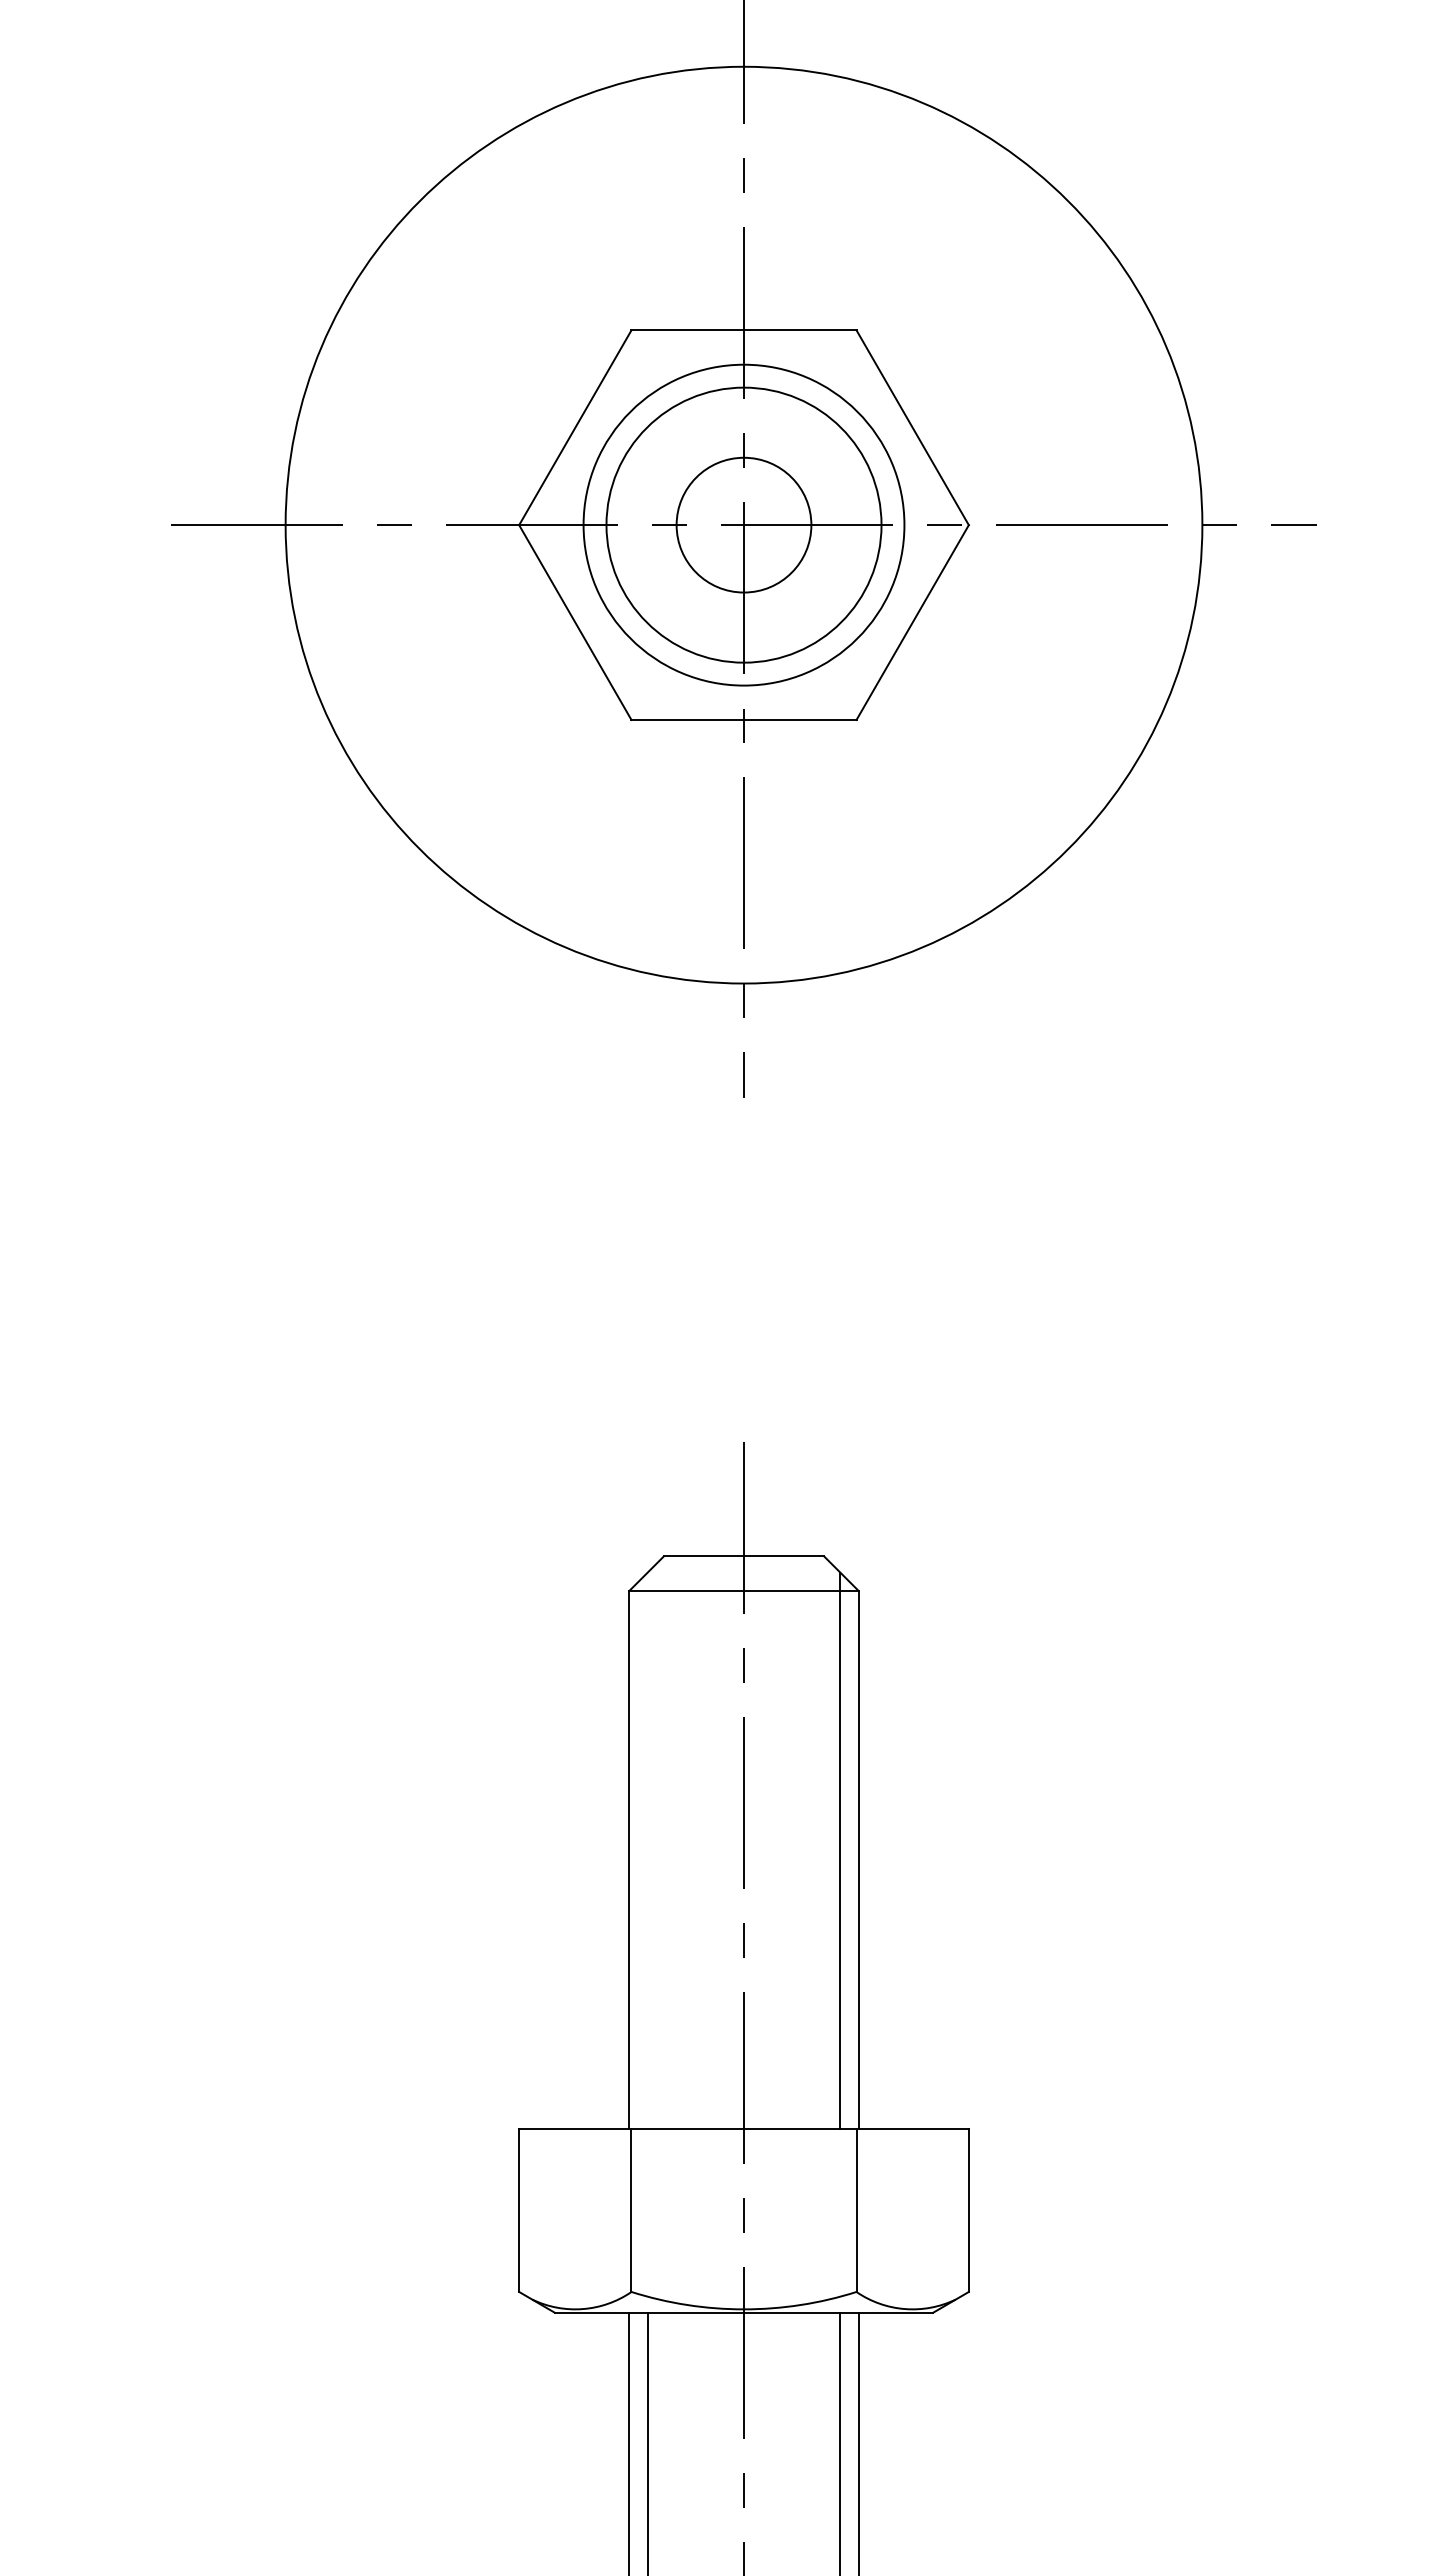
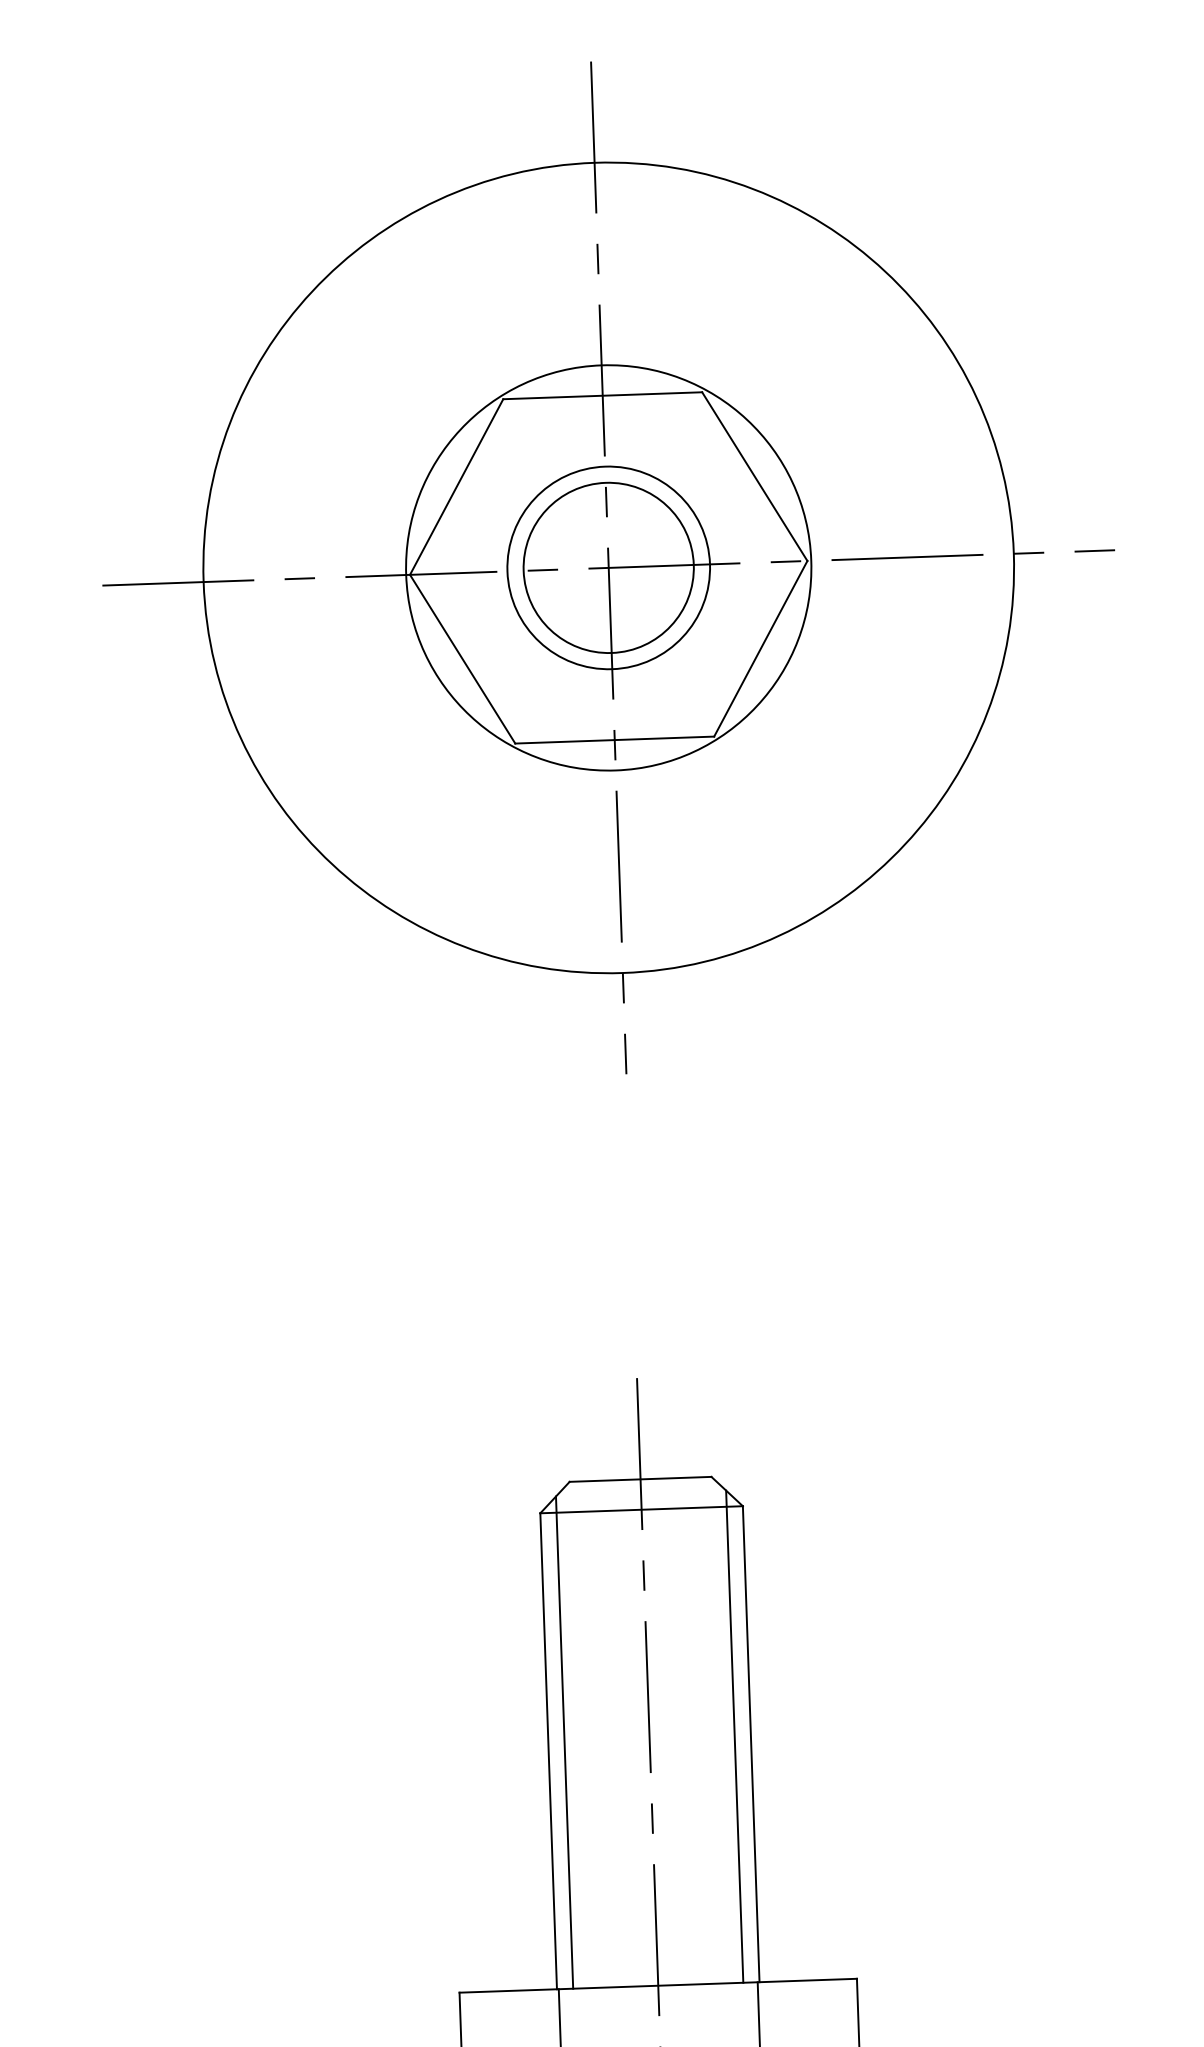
circle: (743, 524) -> (608, 567), size x0.71
circle: (743, 524) -> (608, 567), size x1.43
circle: (743, 524) -> (608, 567), size x1.67
line: (647, 1850) -> (564, 1742), added

